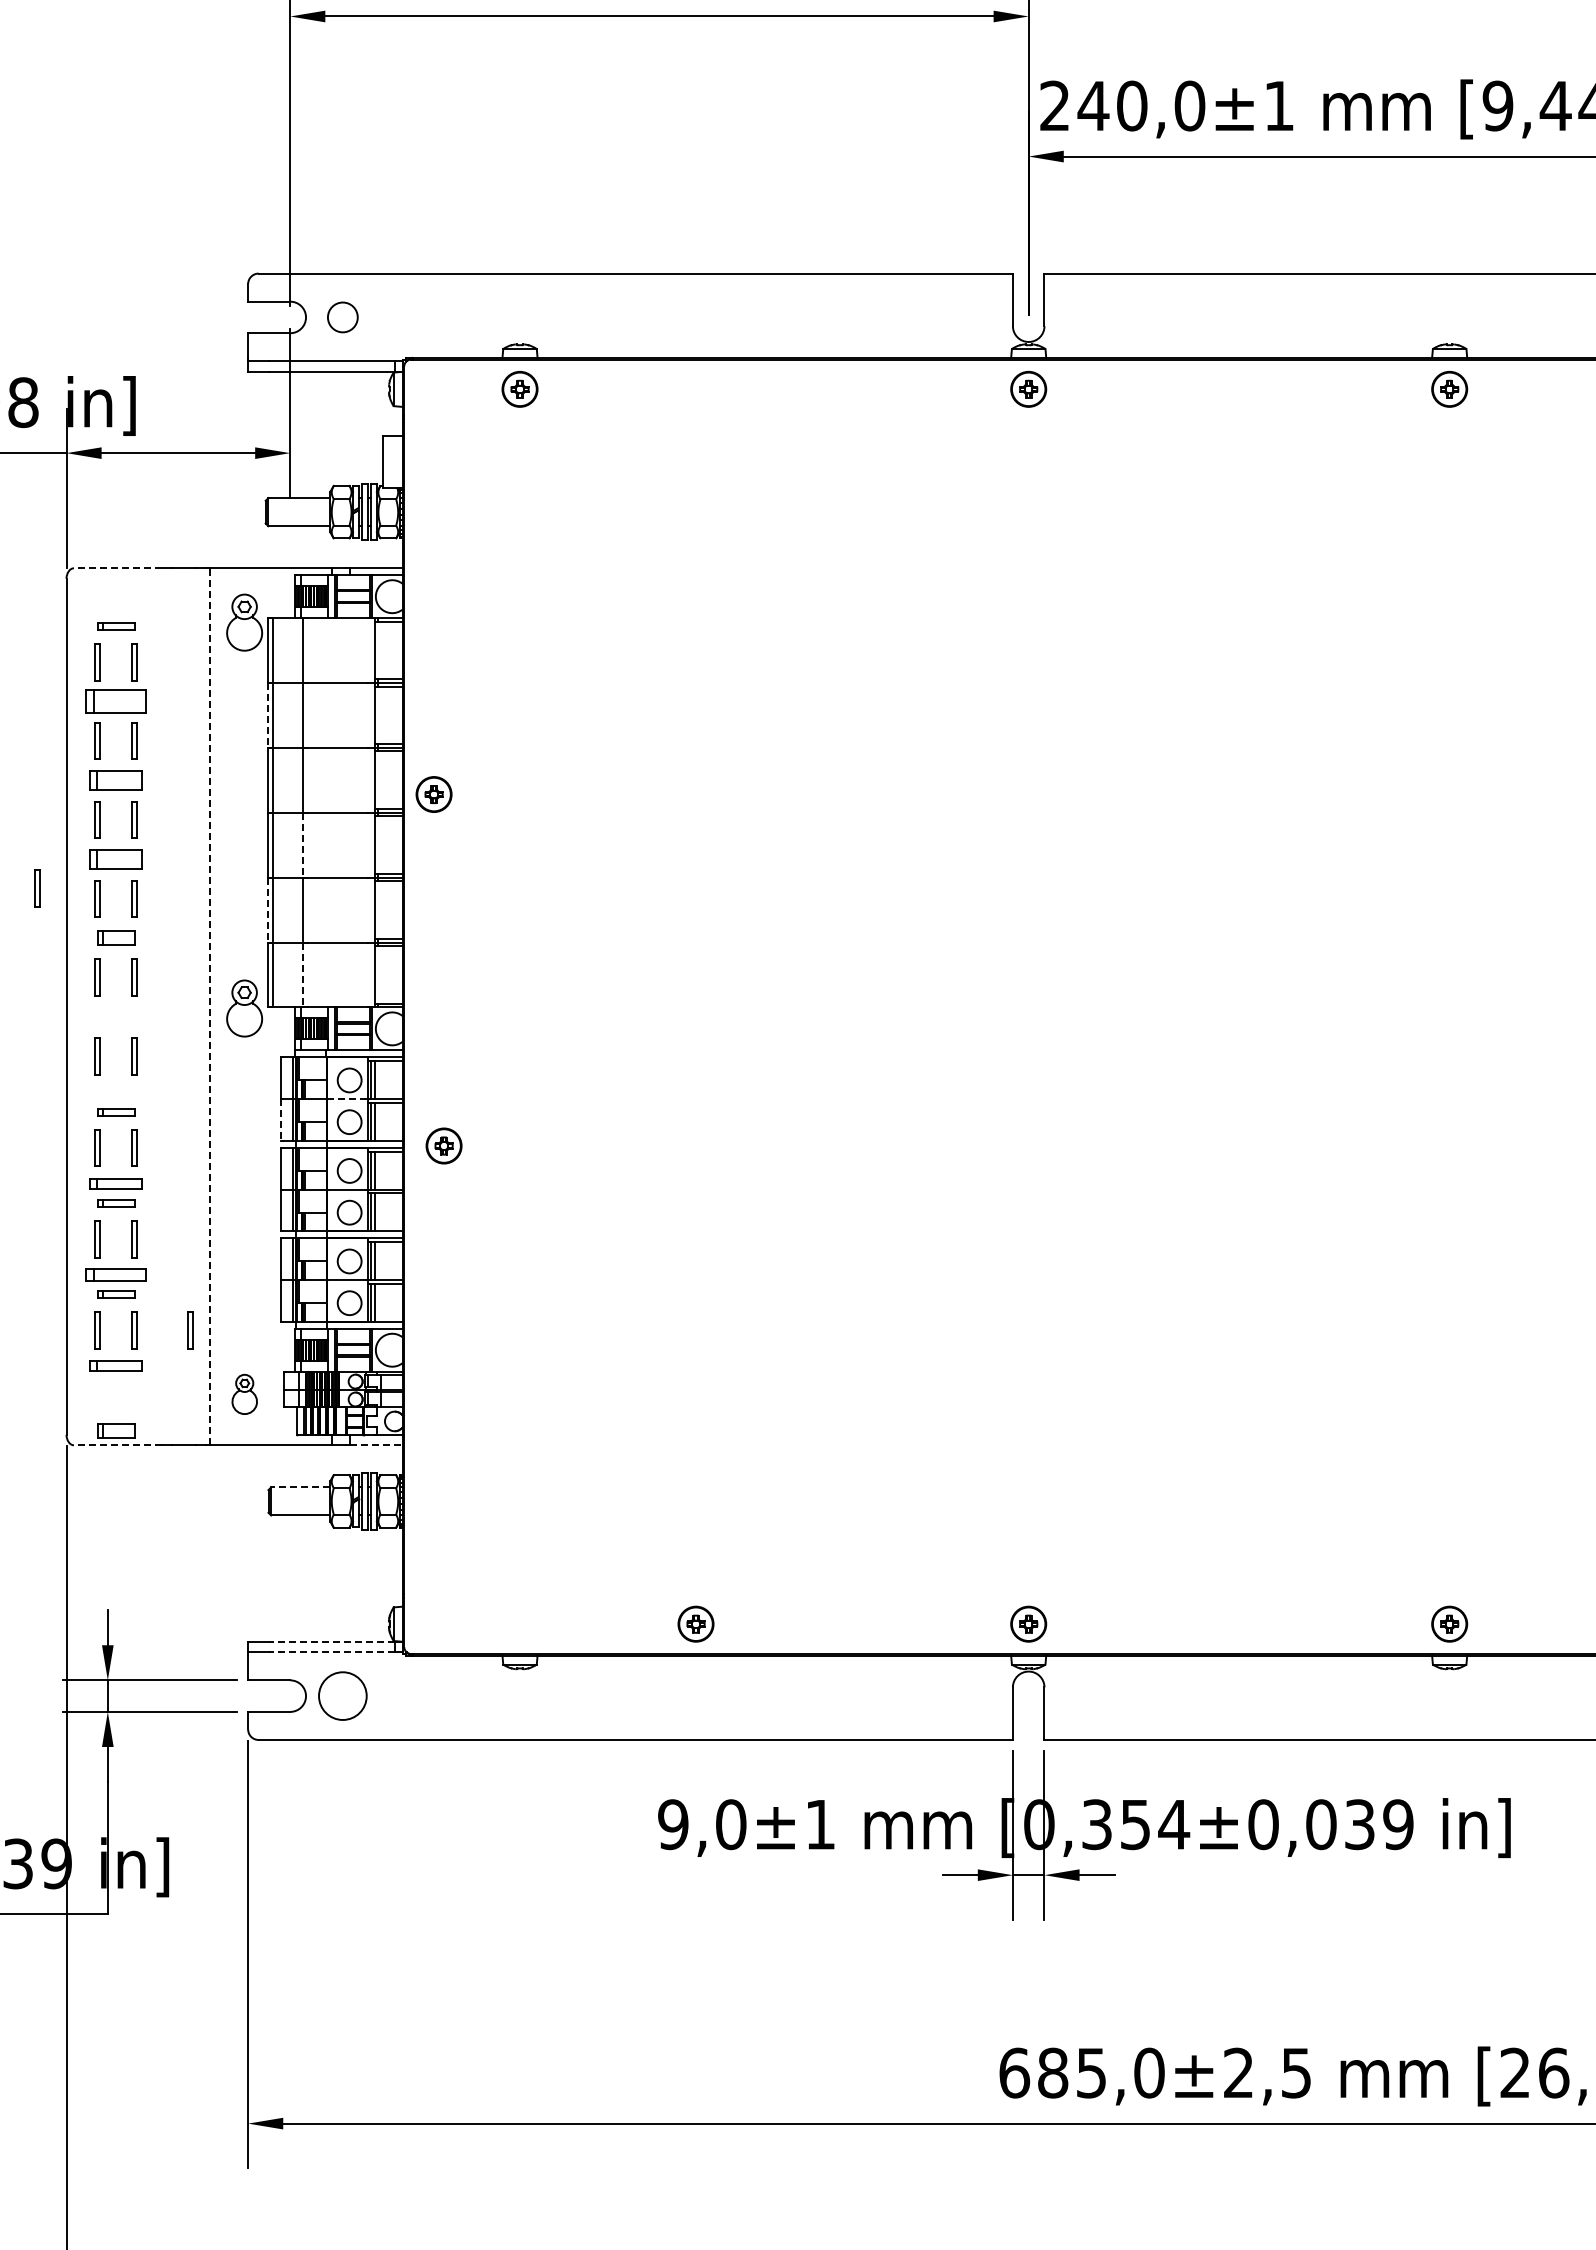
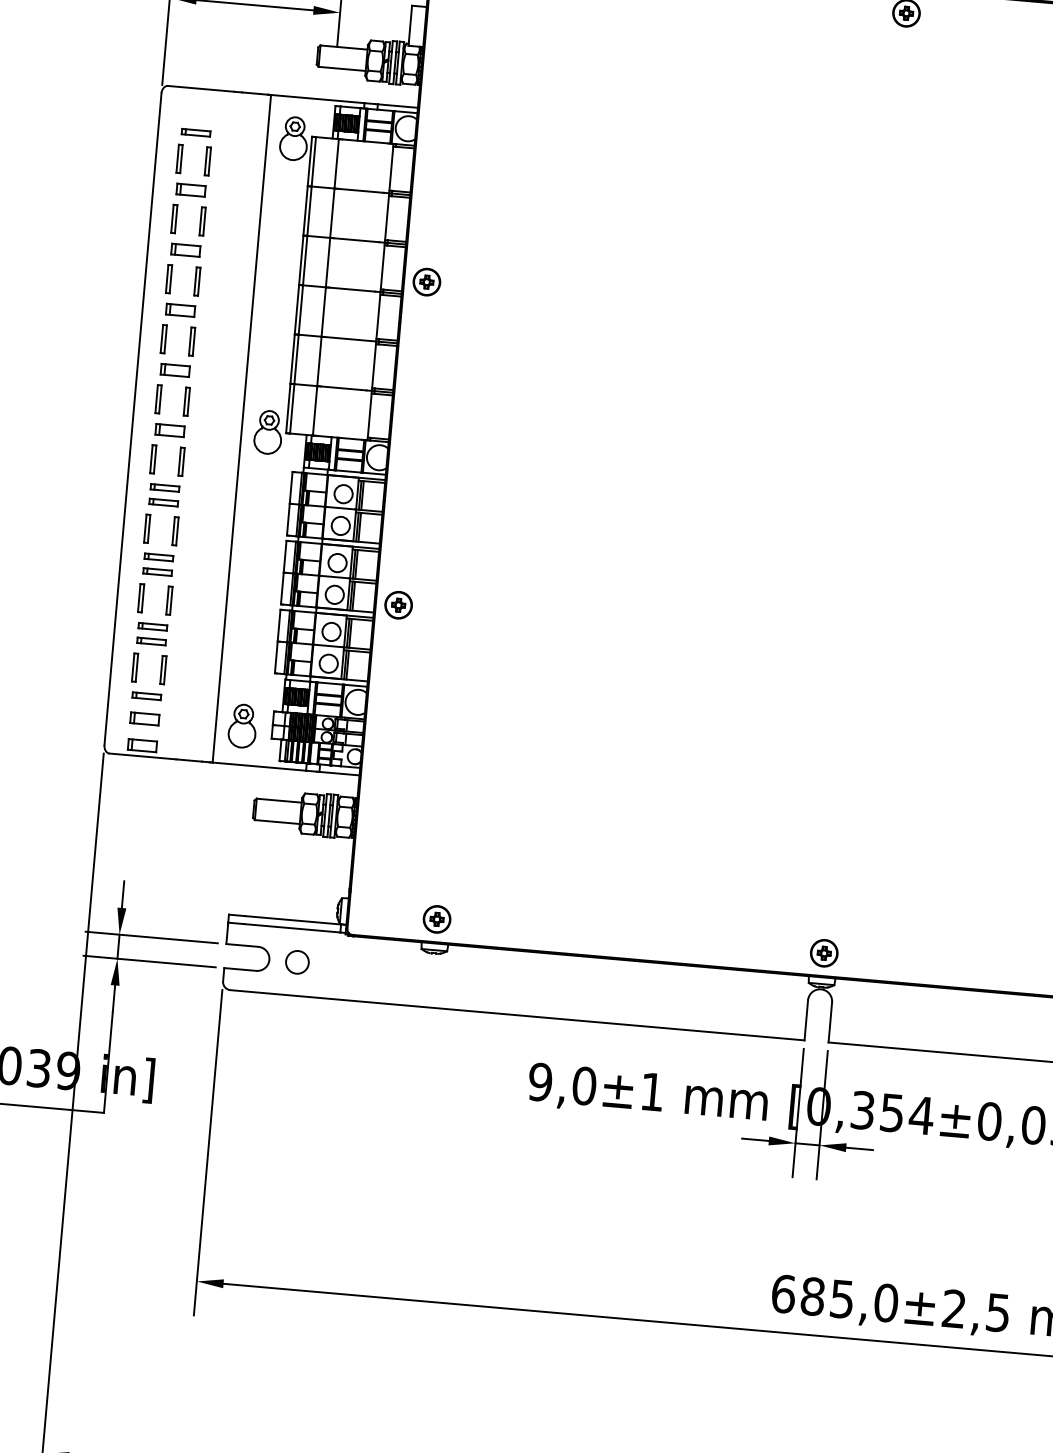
line: (117, 568) -> (200, 89), dashed -> solid
part: (116, 701) -> (191, 190), size x0.62
line: (267, 715) -> (305, 210), dashed -> solid
part: (116, 780) -> (186, 250), size x0.71
line: (302, 845) -> (323, 312), dashed -> solid
part: (116, 858) -> (180, 309), size x0.71
part: (37, 888) -> (118, 327), removed
line: (267, 910) -> (292, 359), dashed -> solid
line: (302, 975) -> (314, 411), dashed -> solid
line: (209, 1006) -> (241, 428), dashed -> solid
part: (116, 1016) -> (170, 429), added
part: (116, 1092) -> (165, 487), added
line: (347, 1099) -> (340, 508), dashed -> solid
line: (280, 1119) -> (288, 519), dashed -> solid
part: (443, 1145) -> (398, 604), moved
part: (116, 1183) -> (159, 557), size x0.71
part: (116, 1275) -> (153, 627), size x0.62
part: (190, 1330) -> (205, 673), removed
part: (116, 1366) -> (147, 696), size x0.71
part: (244, 1394) -> (242, 726), size x1.43
part: (116, 1395) -> (145, 718), added
line: (117, 1445) -> (142, 756), dashed -> solid
line: (376, 1445) -> (339, 773), dashed -> solid
line: (300, 1487) -> (279, 800), dashed -> solid
part: (695, 1623) -> (436, 918), moved
line: (331, 1641) -> (292, 920), dashed -> solid
line: (331, 1652) -> (291, 928), dashed -> solid
circle: (342, 1696) -> (297, 962), size x0.62

